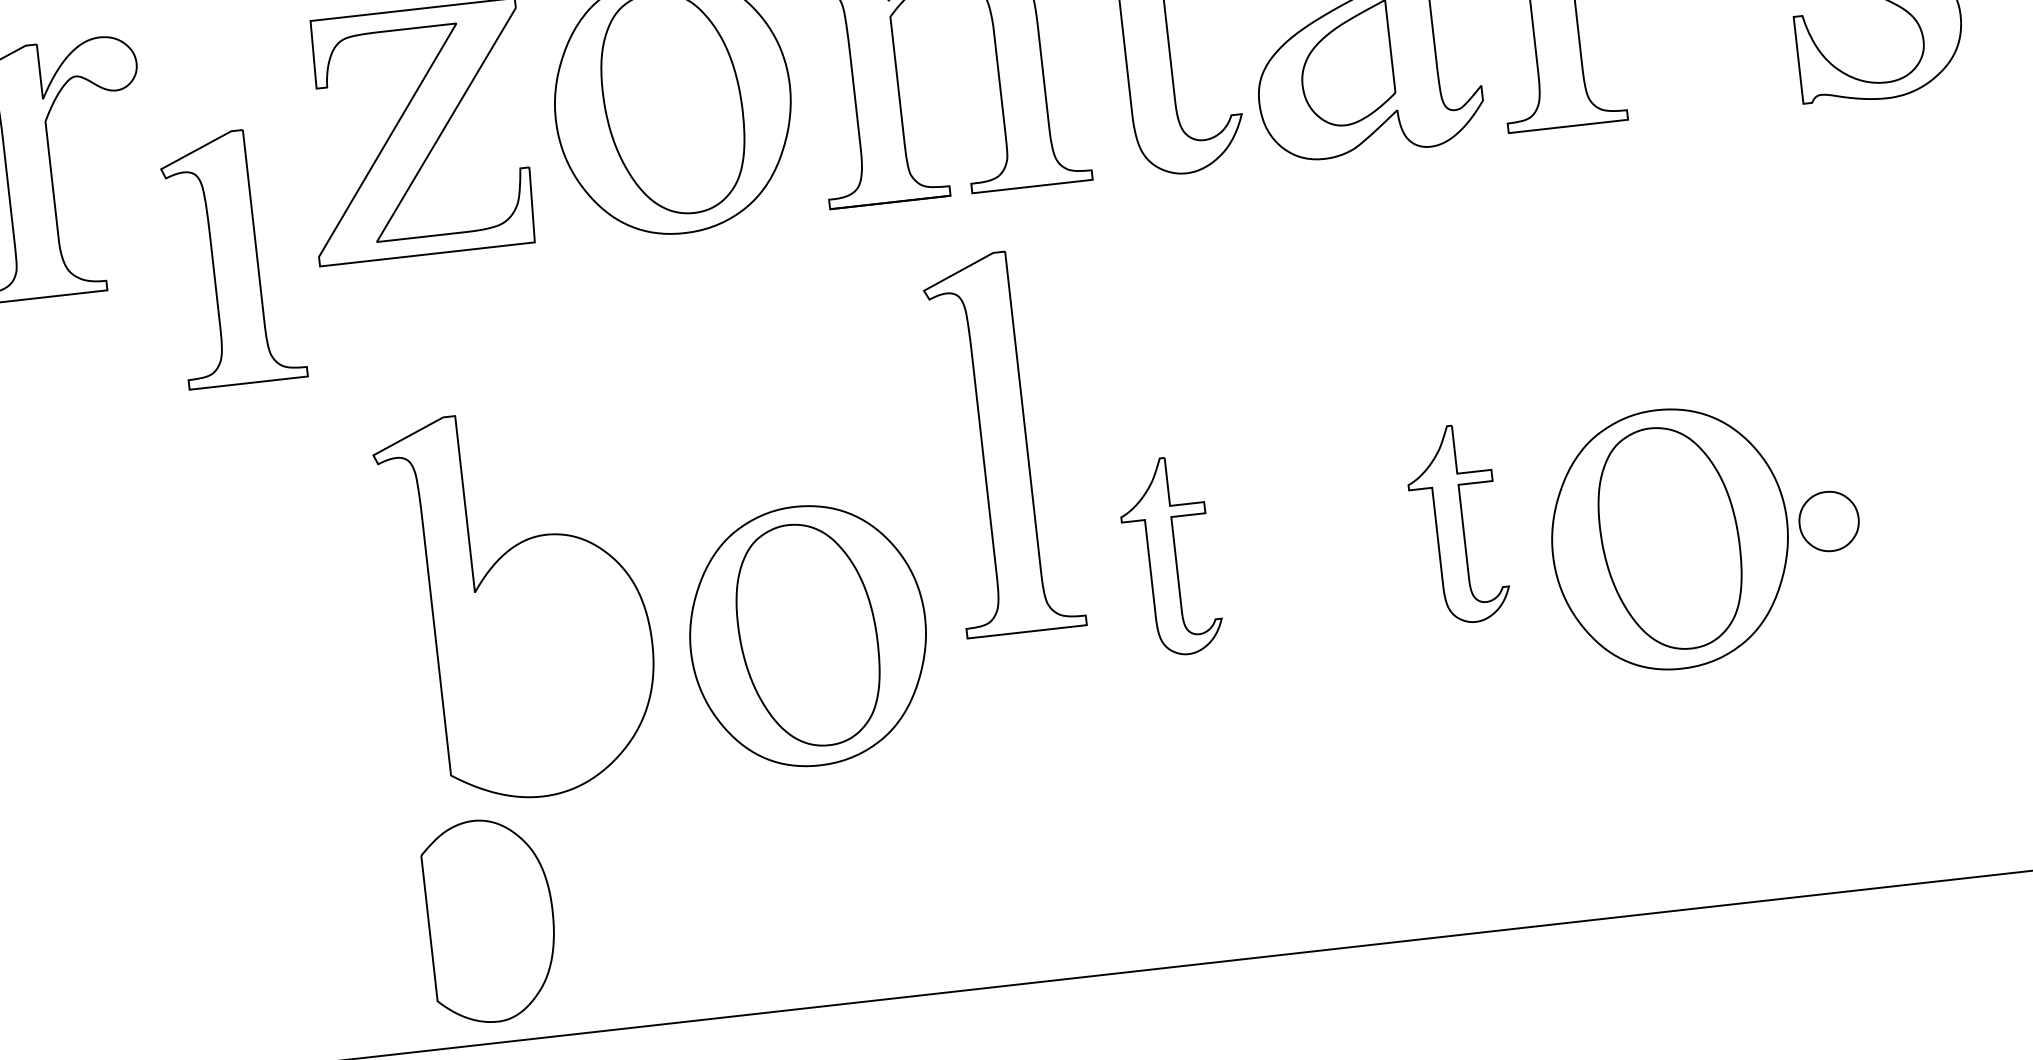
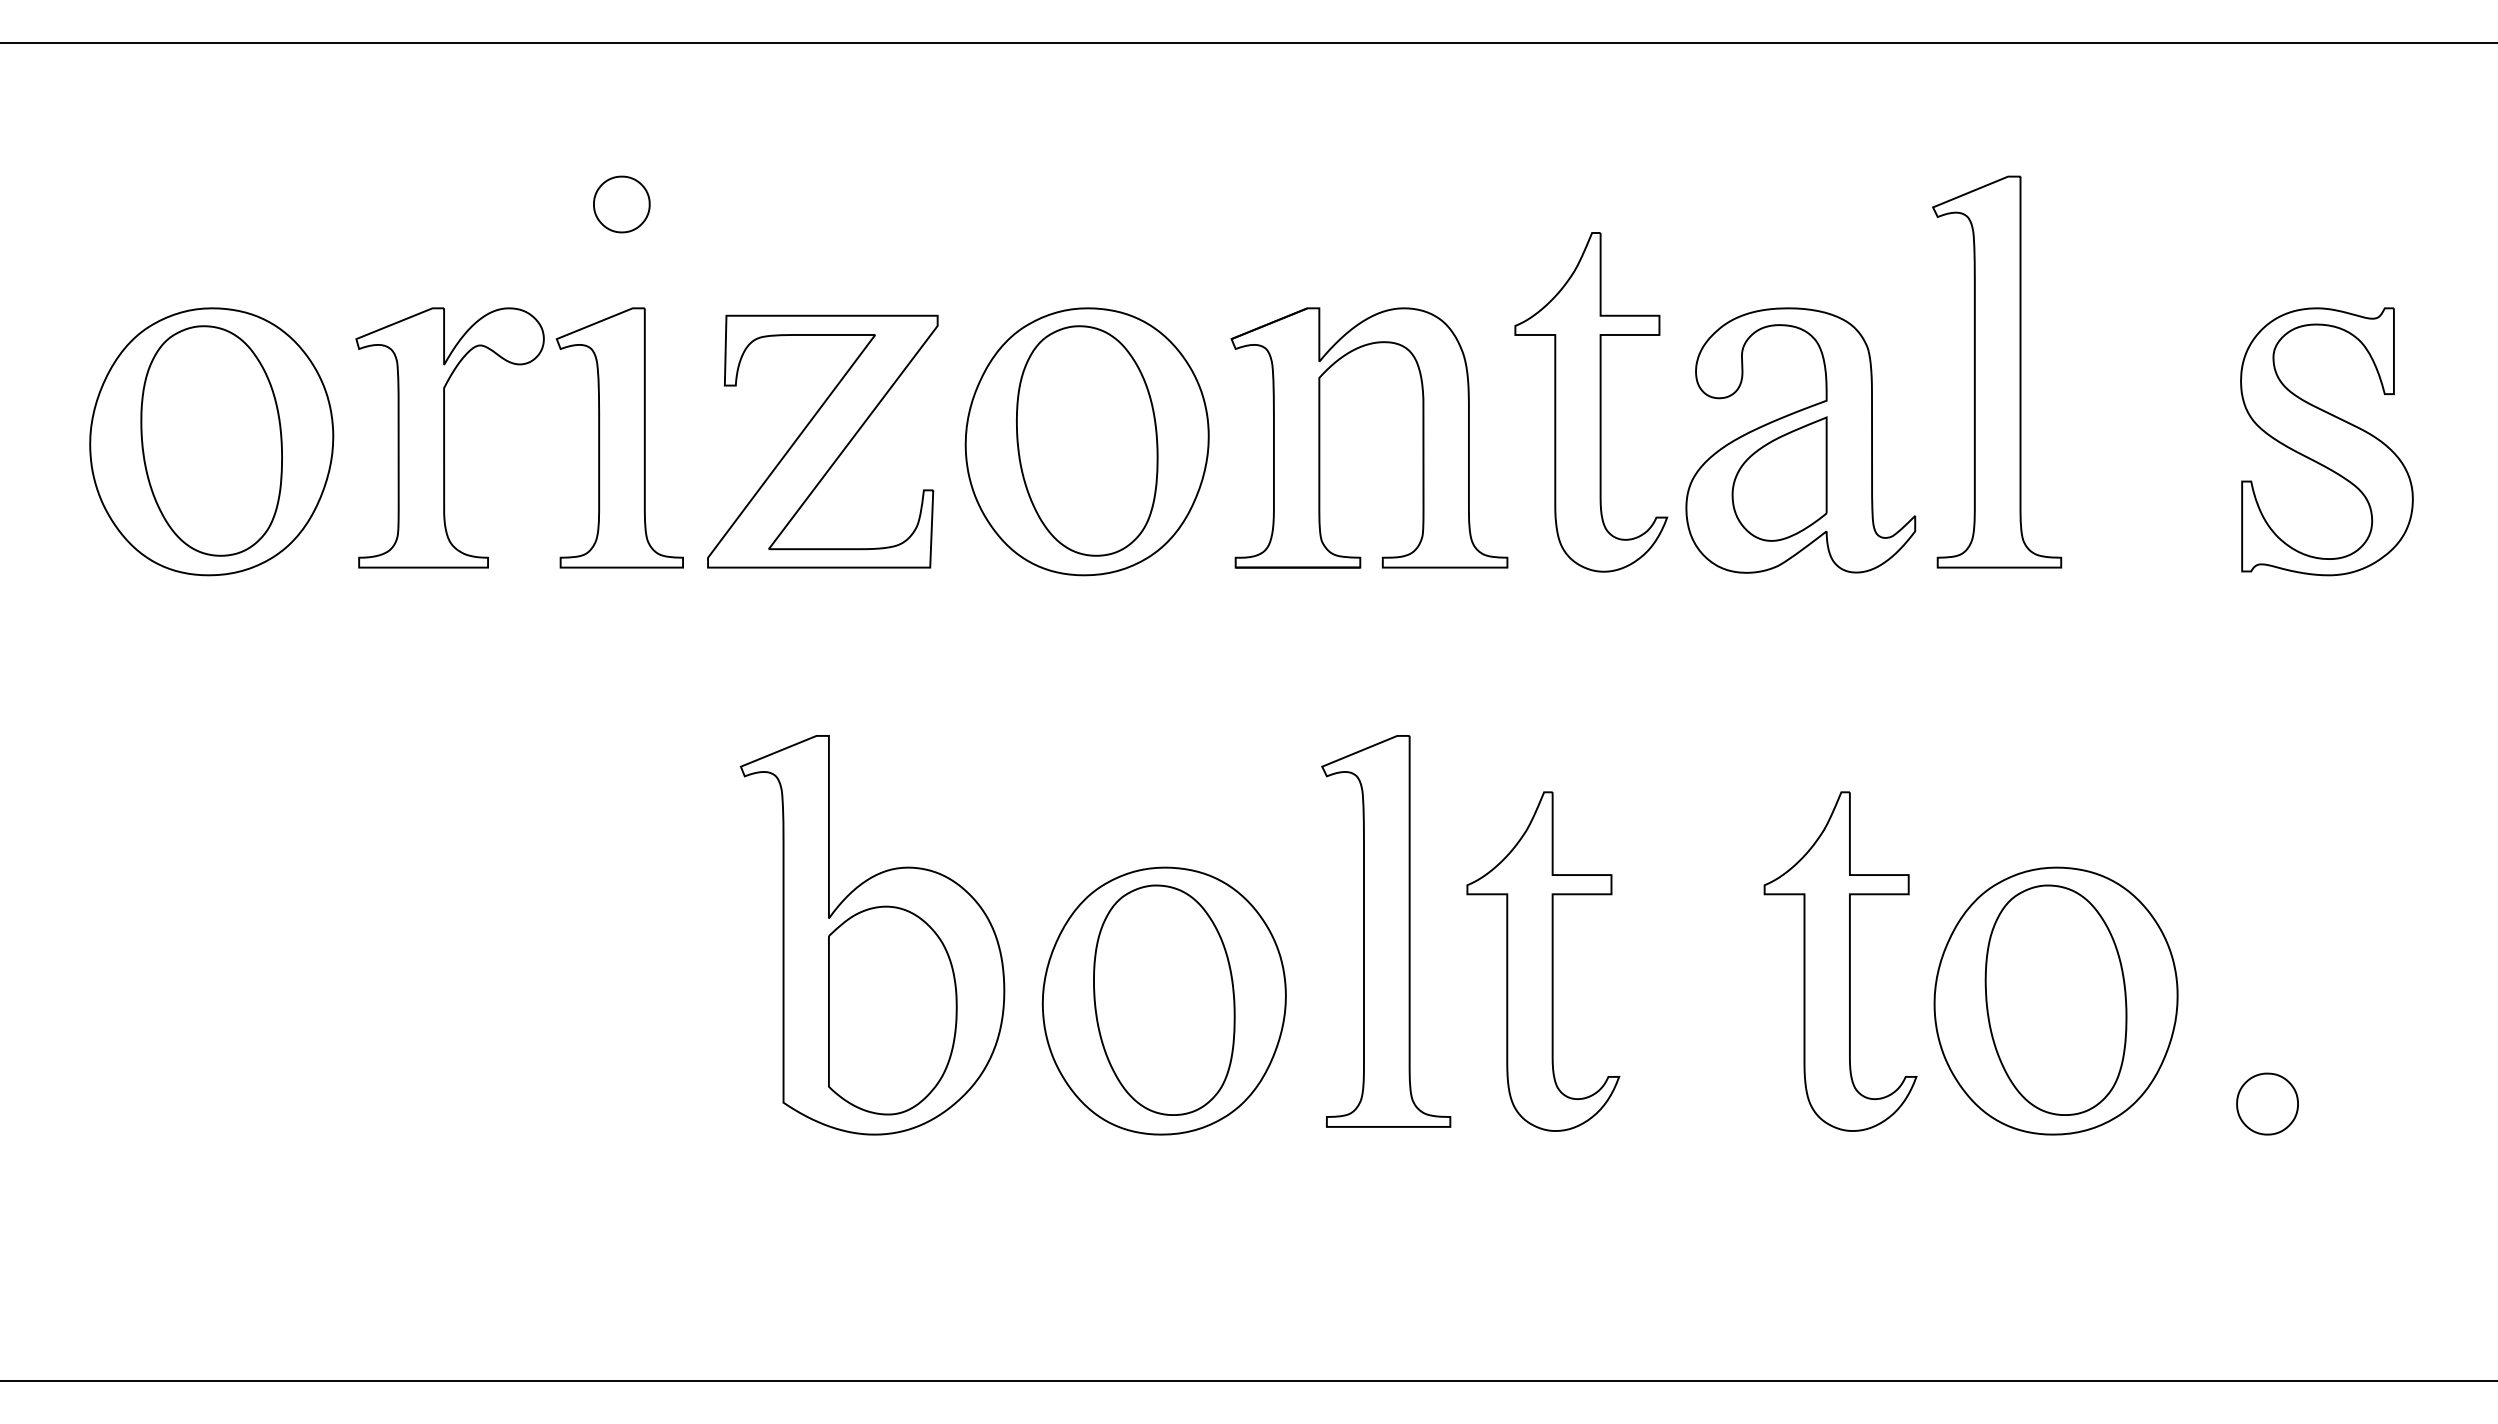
part: (232, 257) -> (619, 437), moved
part: (1003, 443) -> (1386, 931), moved
part: (1829, 520) -> (2267, 1103), moved
part: (1457, 524) -> (1840, 961), size x1.67
part: (1170, 556) -> (1543, 961), size x1.67
part: (490, 920) -> (892, 1010), moved

